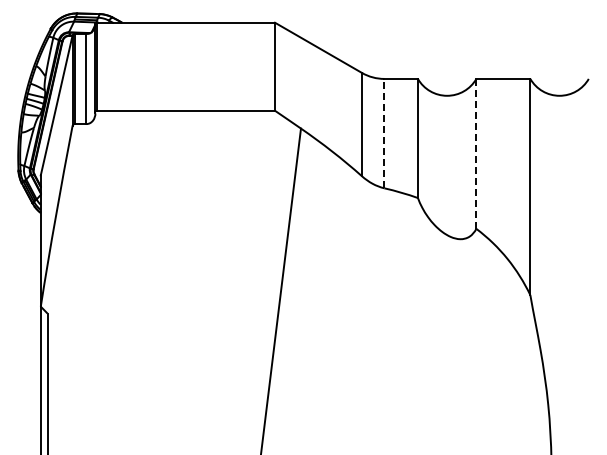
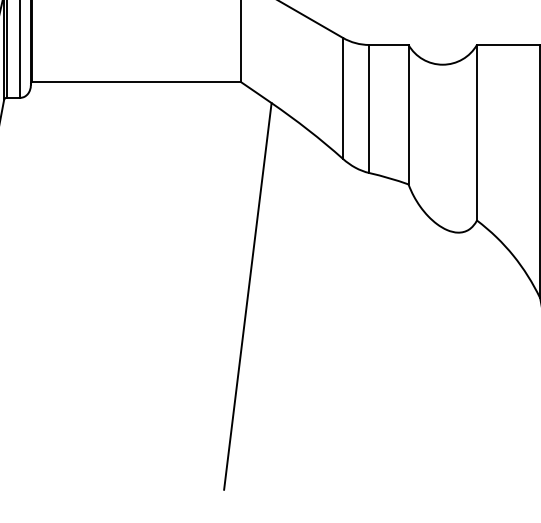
line: (384, 133) -> (369, 108), dashed -> solid
line: (476, 153) -> (477, 132), dashed -> solid

